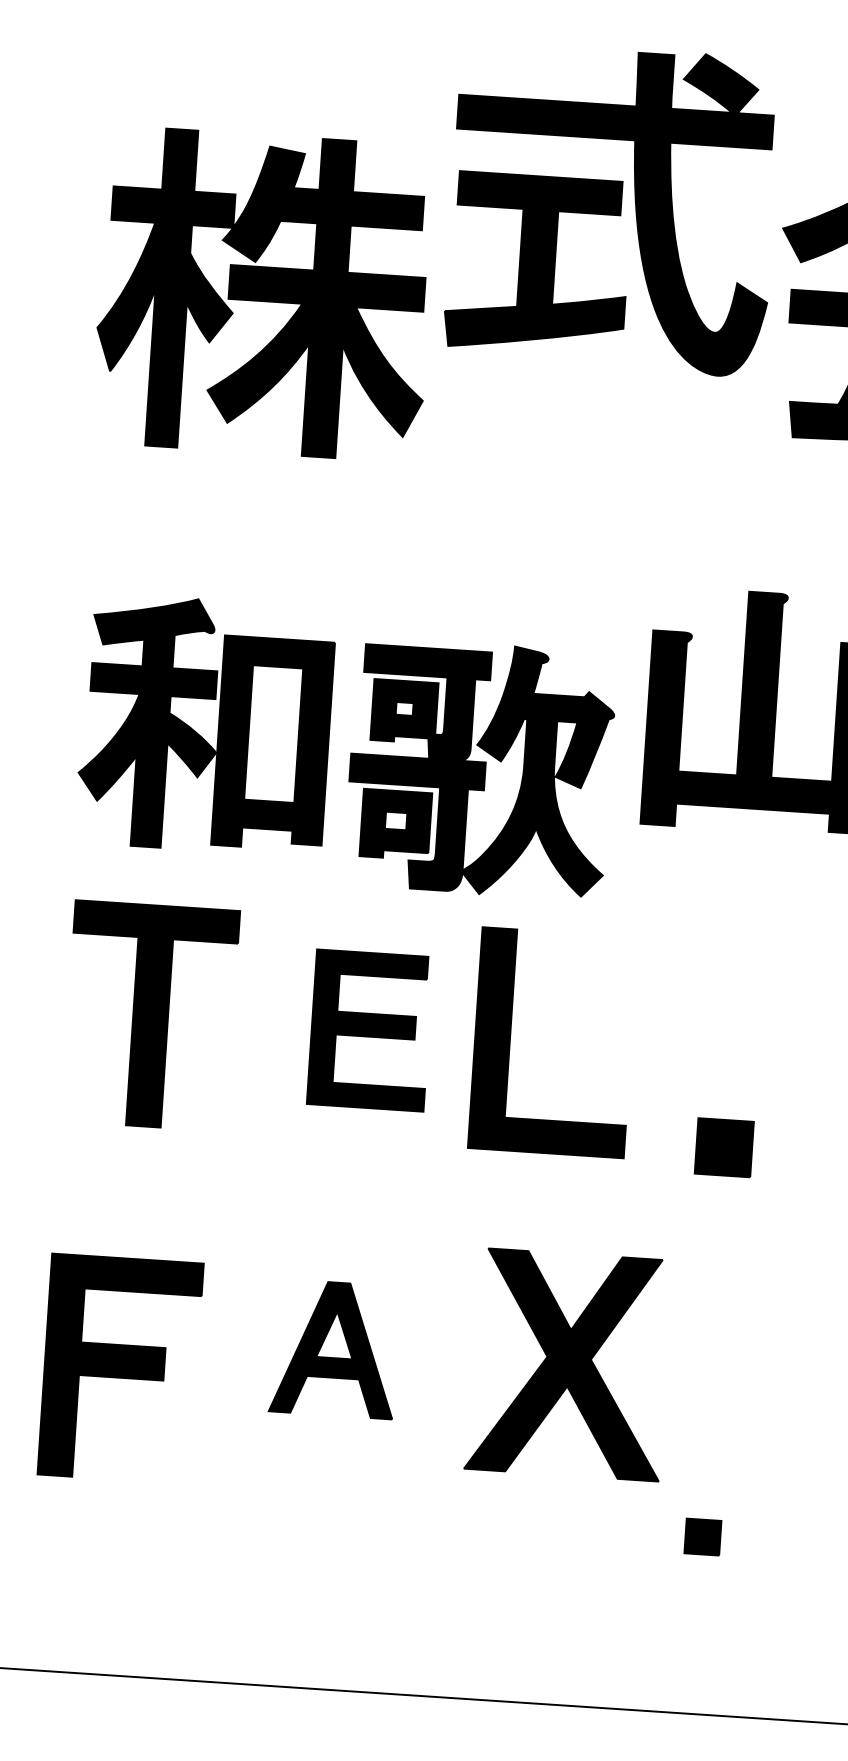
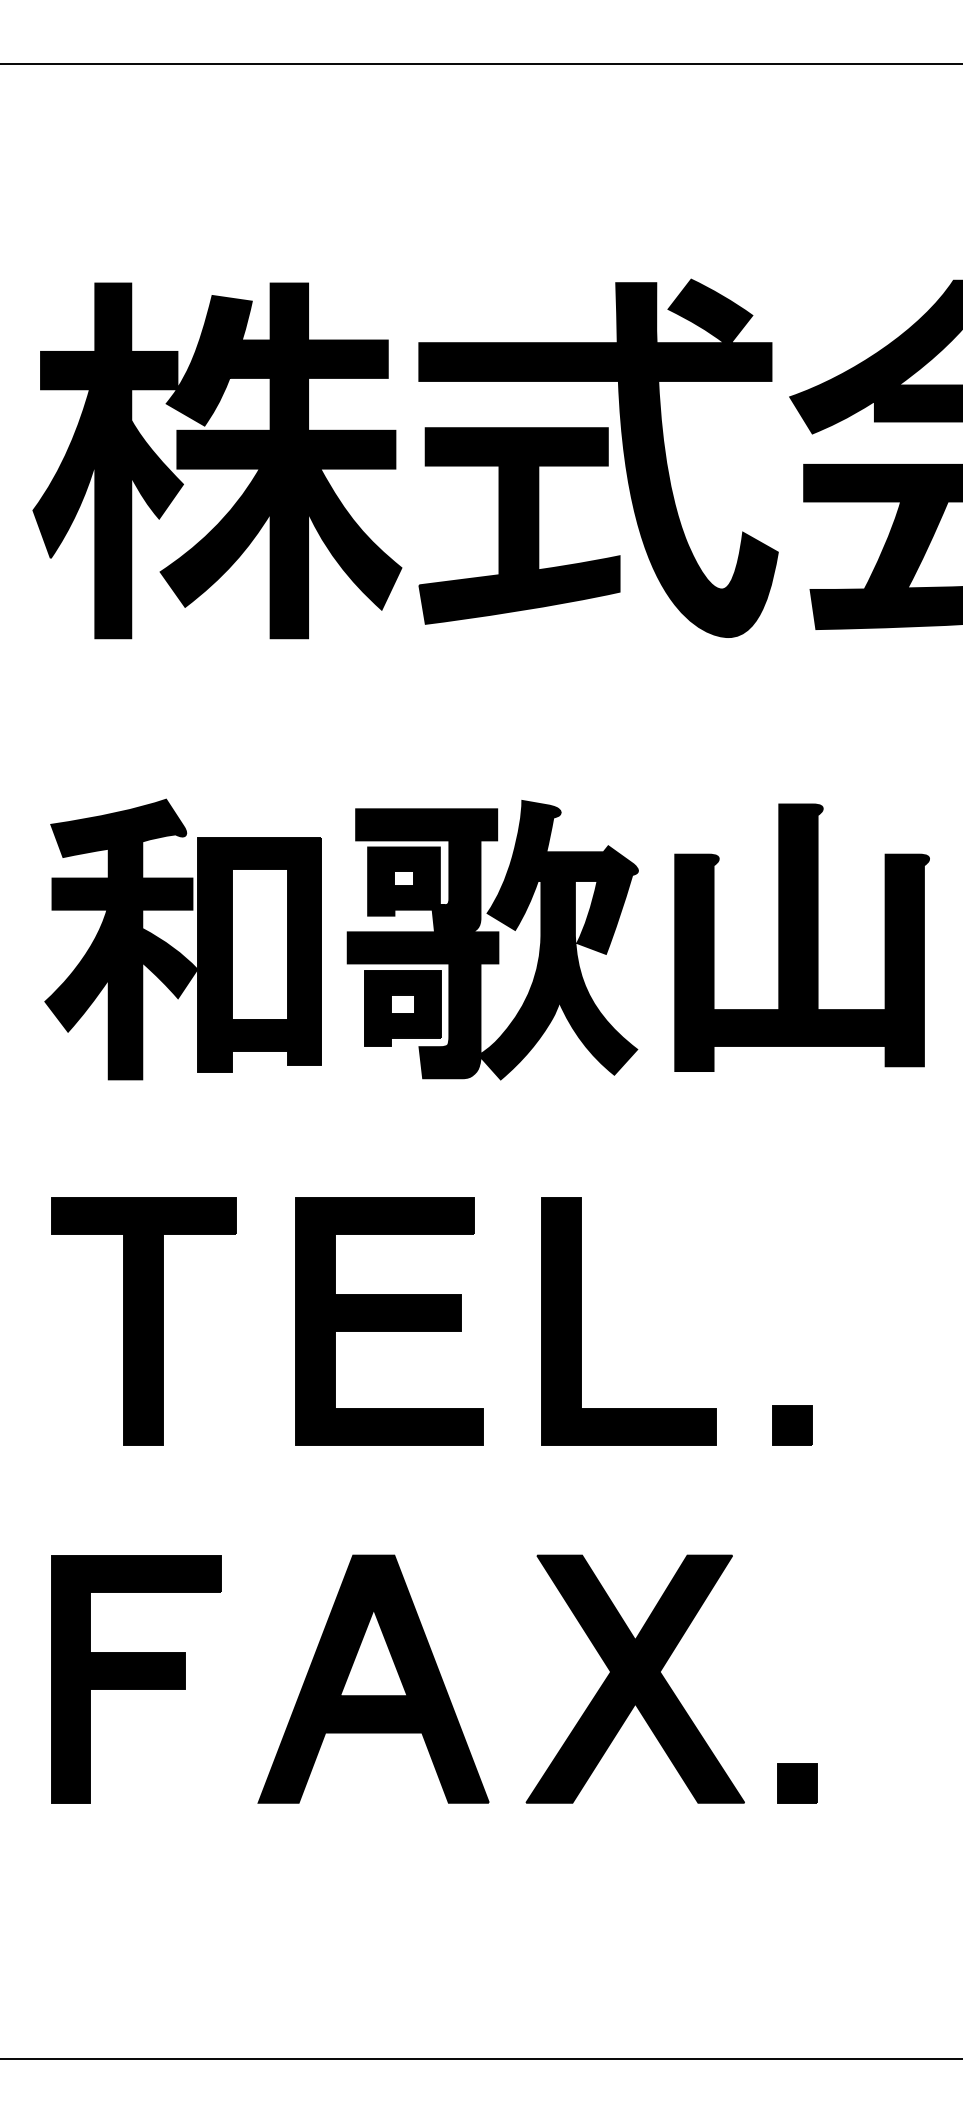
part: (612, 207) -> (598, 457), moved
part: (264, 293) -> (217, 460), moved
part: (198, 732) -> (175, 948), moved
part: (480, 769) -> (492, 940), moved
part: (370, 1030) -> (389, 1321), size x1.43
part: (510, 1039) -> (581, 1321), moved
part: (724, 1147) -> (792, 1425), size x0.62
part: (334, 1348) -> (373, 1678), size x1.67
part: (120, 1369) -> (136, 1679), moved
part: (702, 1537) -> (797, 1783), moved

